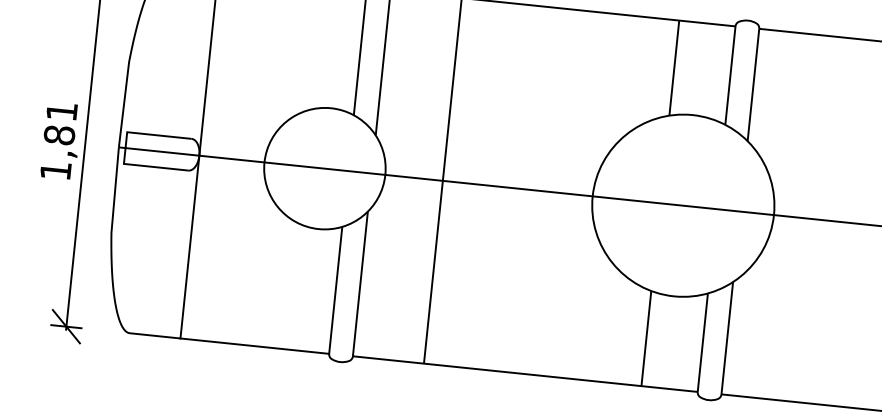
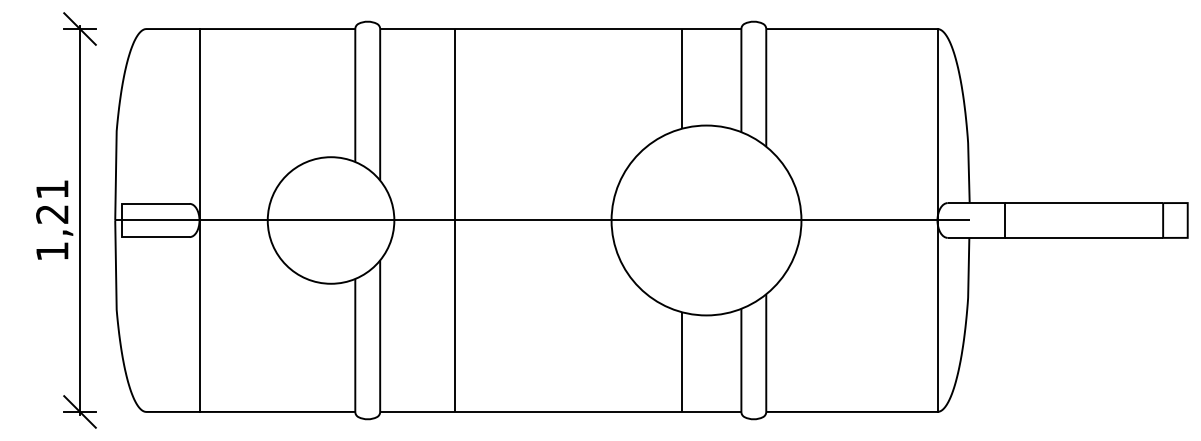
text: (59, 134) -> (52, 213), 1,81 -> 1,21

